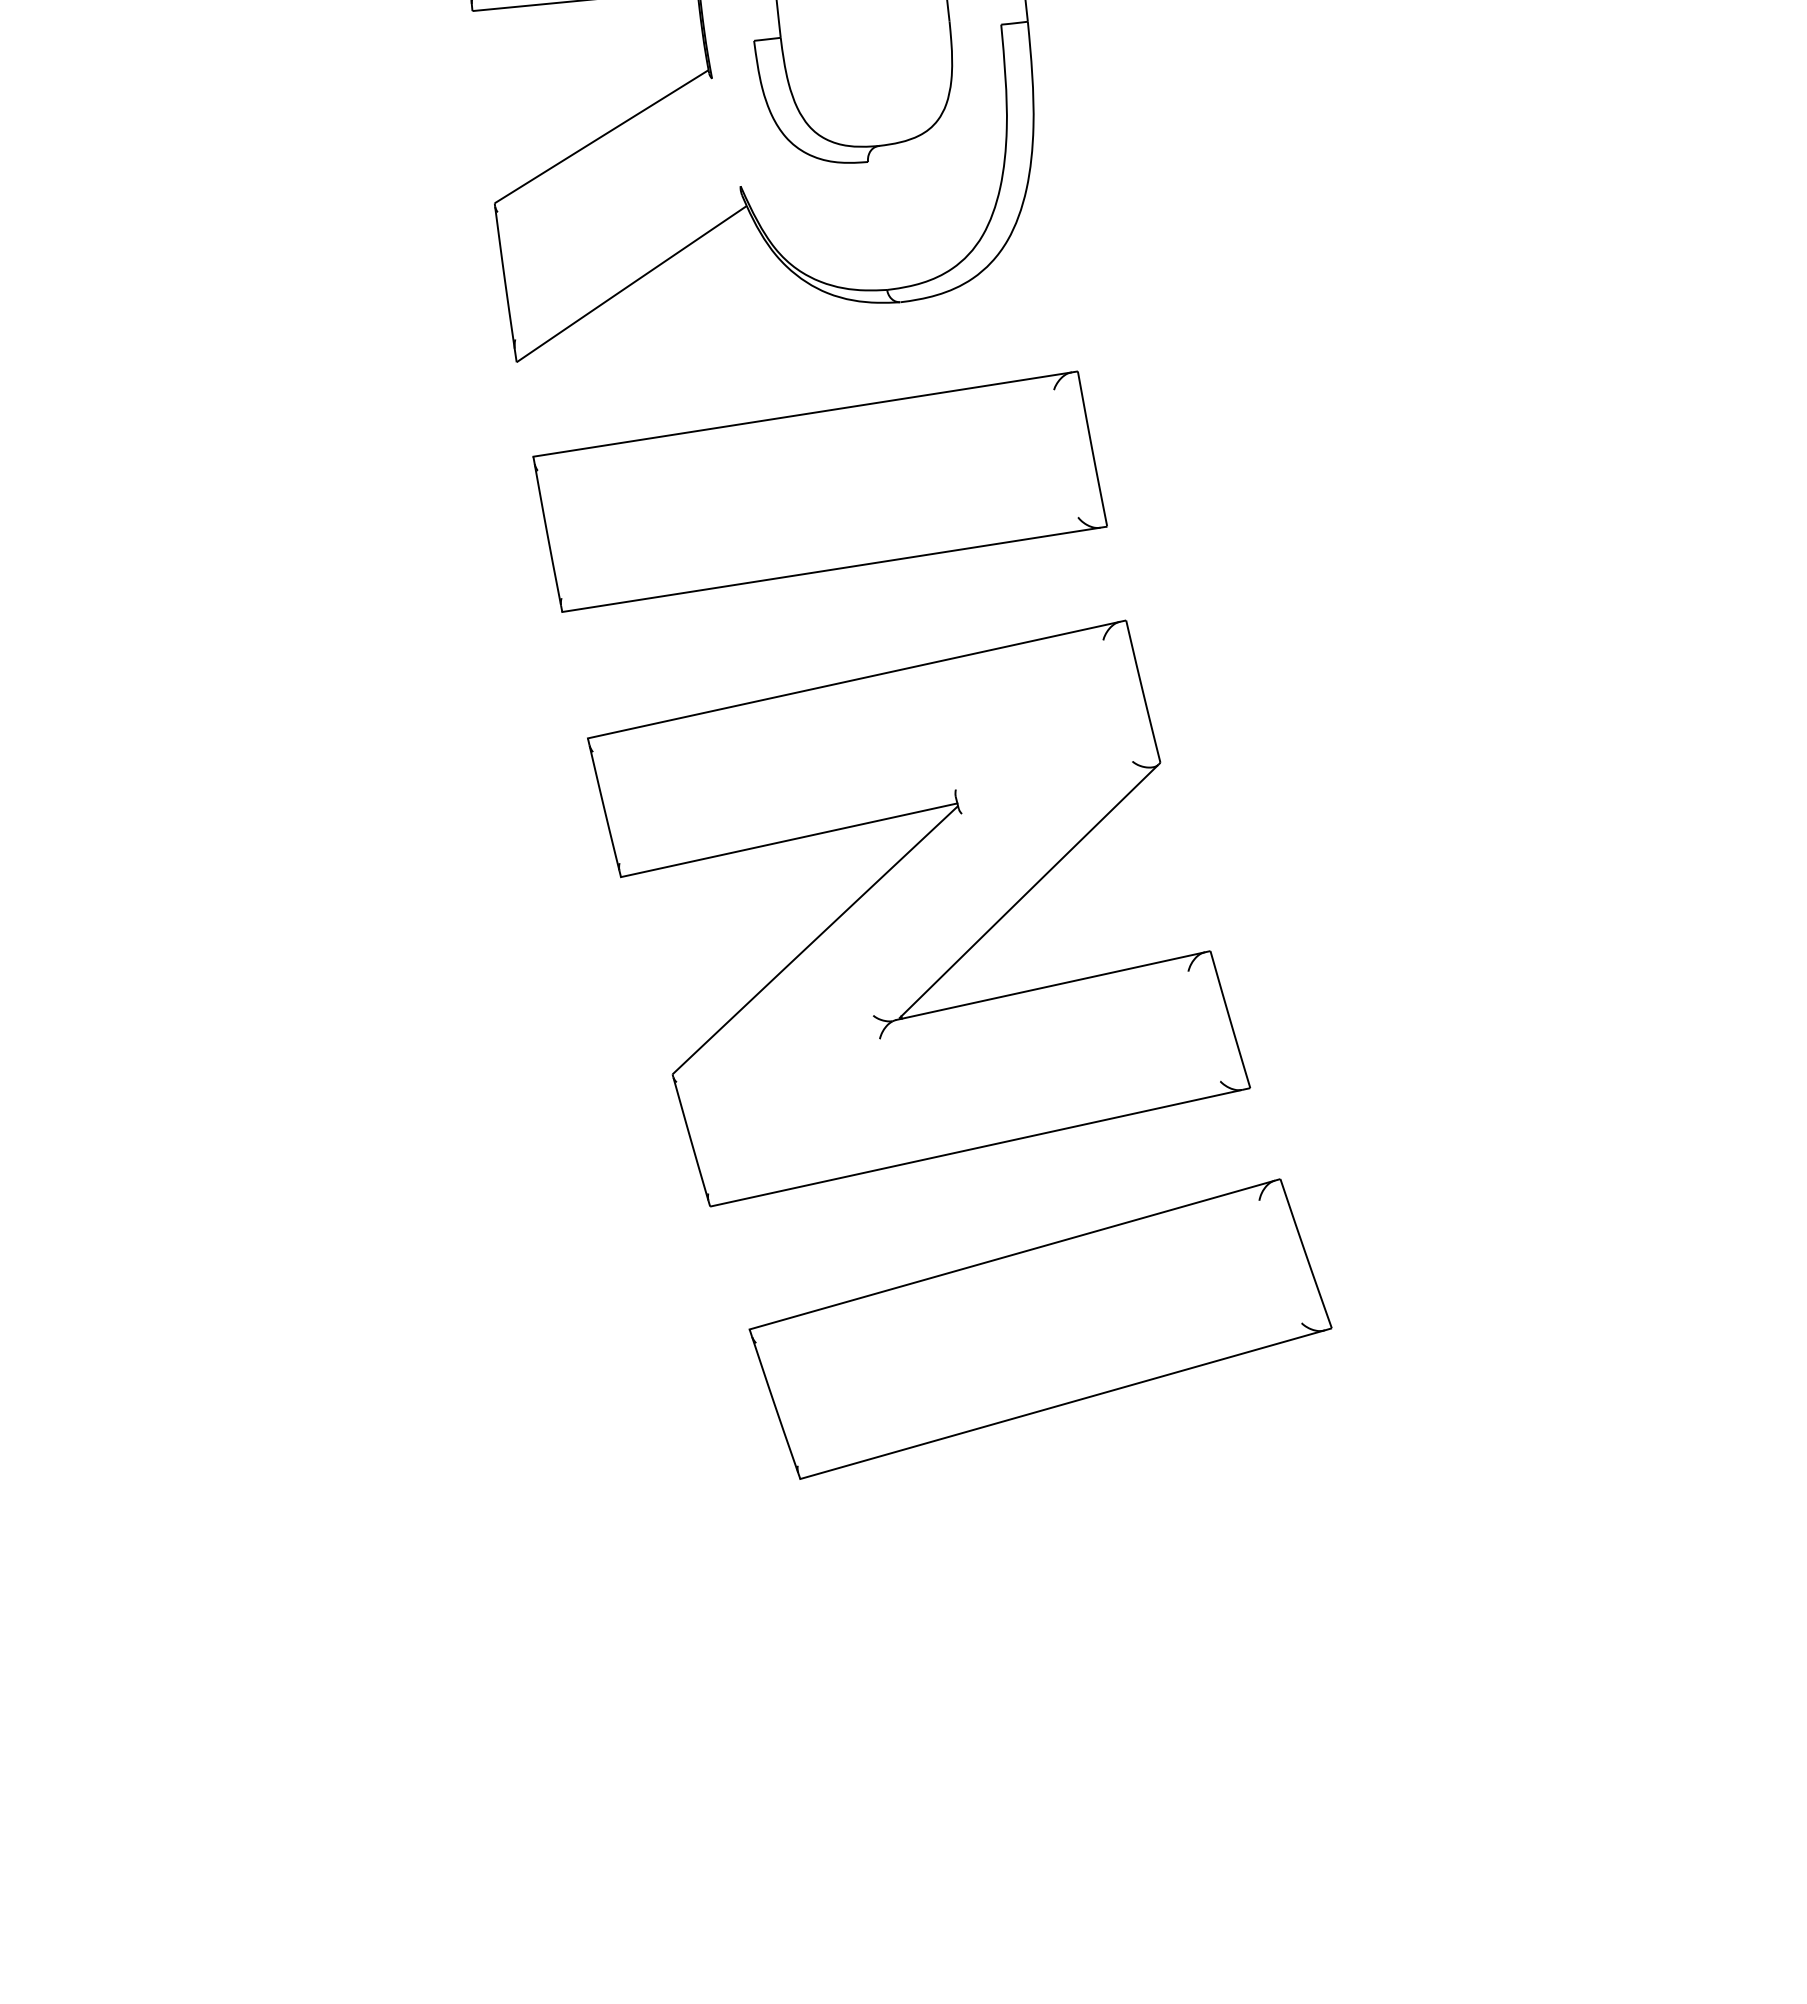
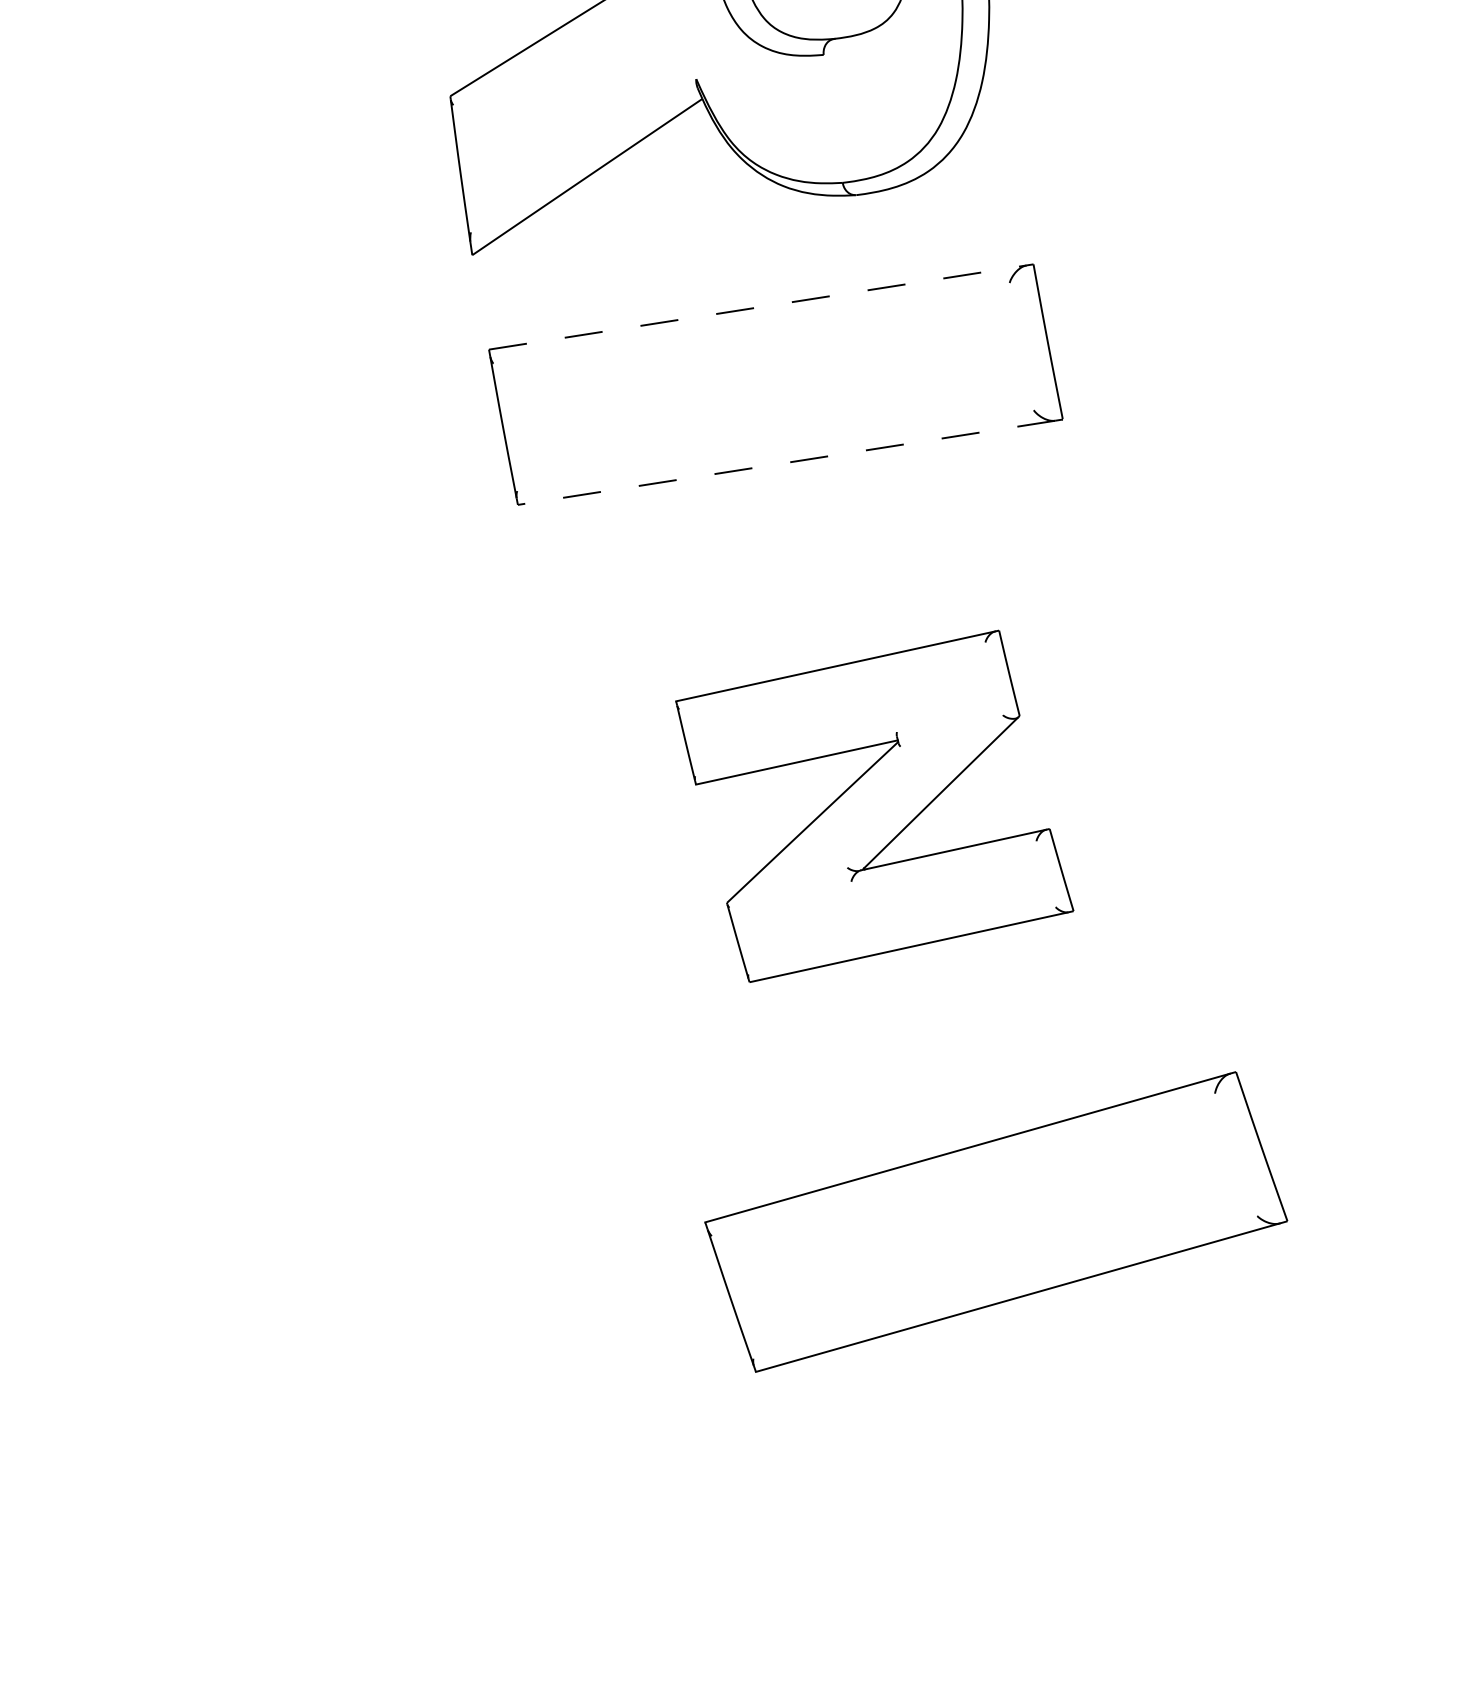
line: (802, 414) -> (758, 307), solid -> dashed
line: (830, 569) -> (786, 462), solid -> dashed
part: (919, 913) -> (875, 806), size x0.6

